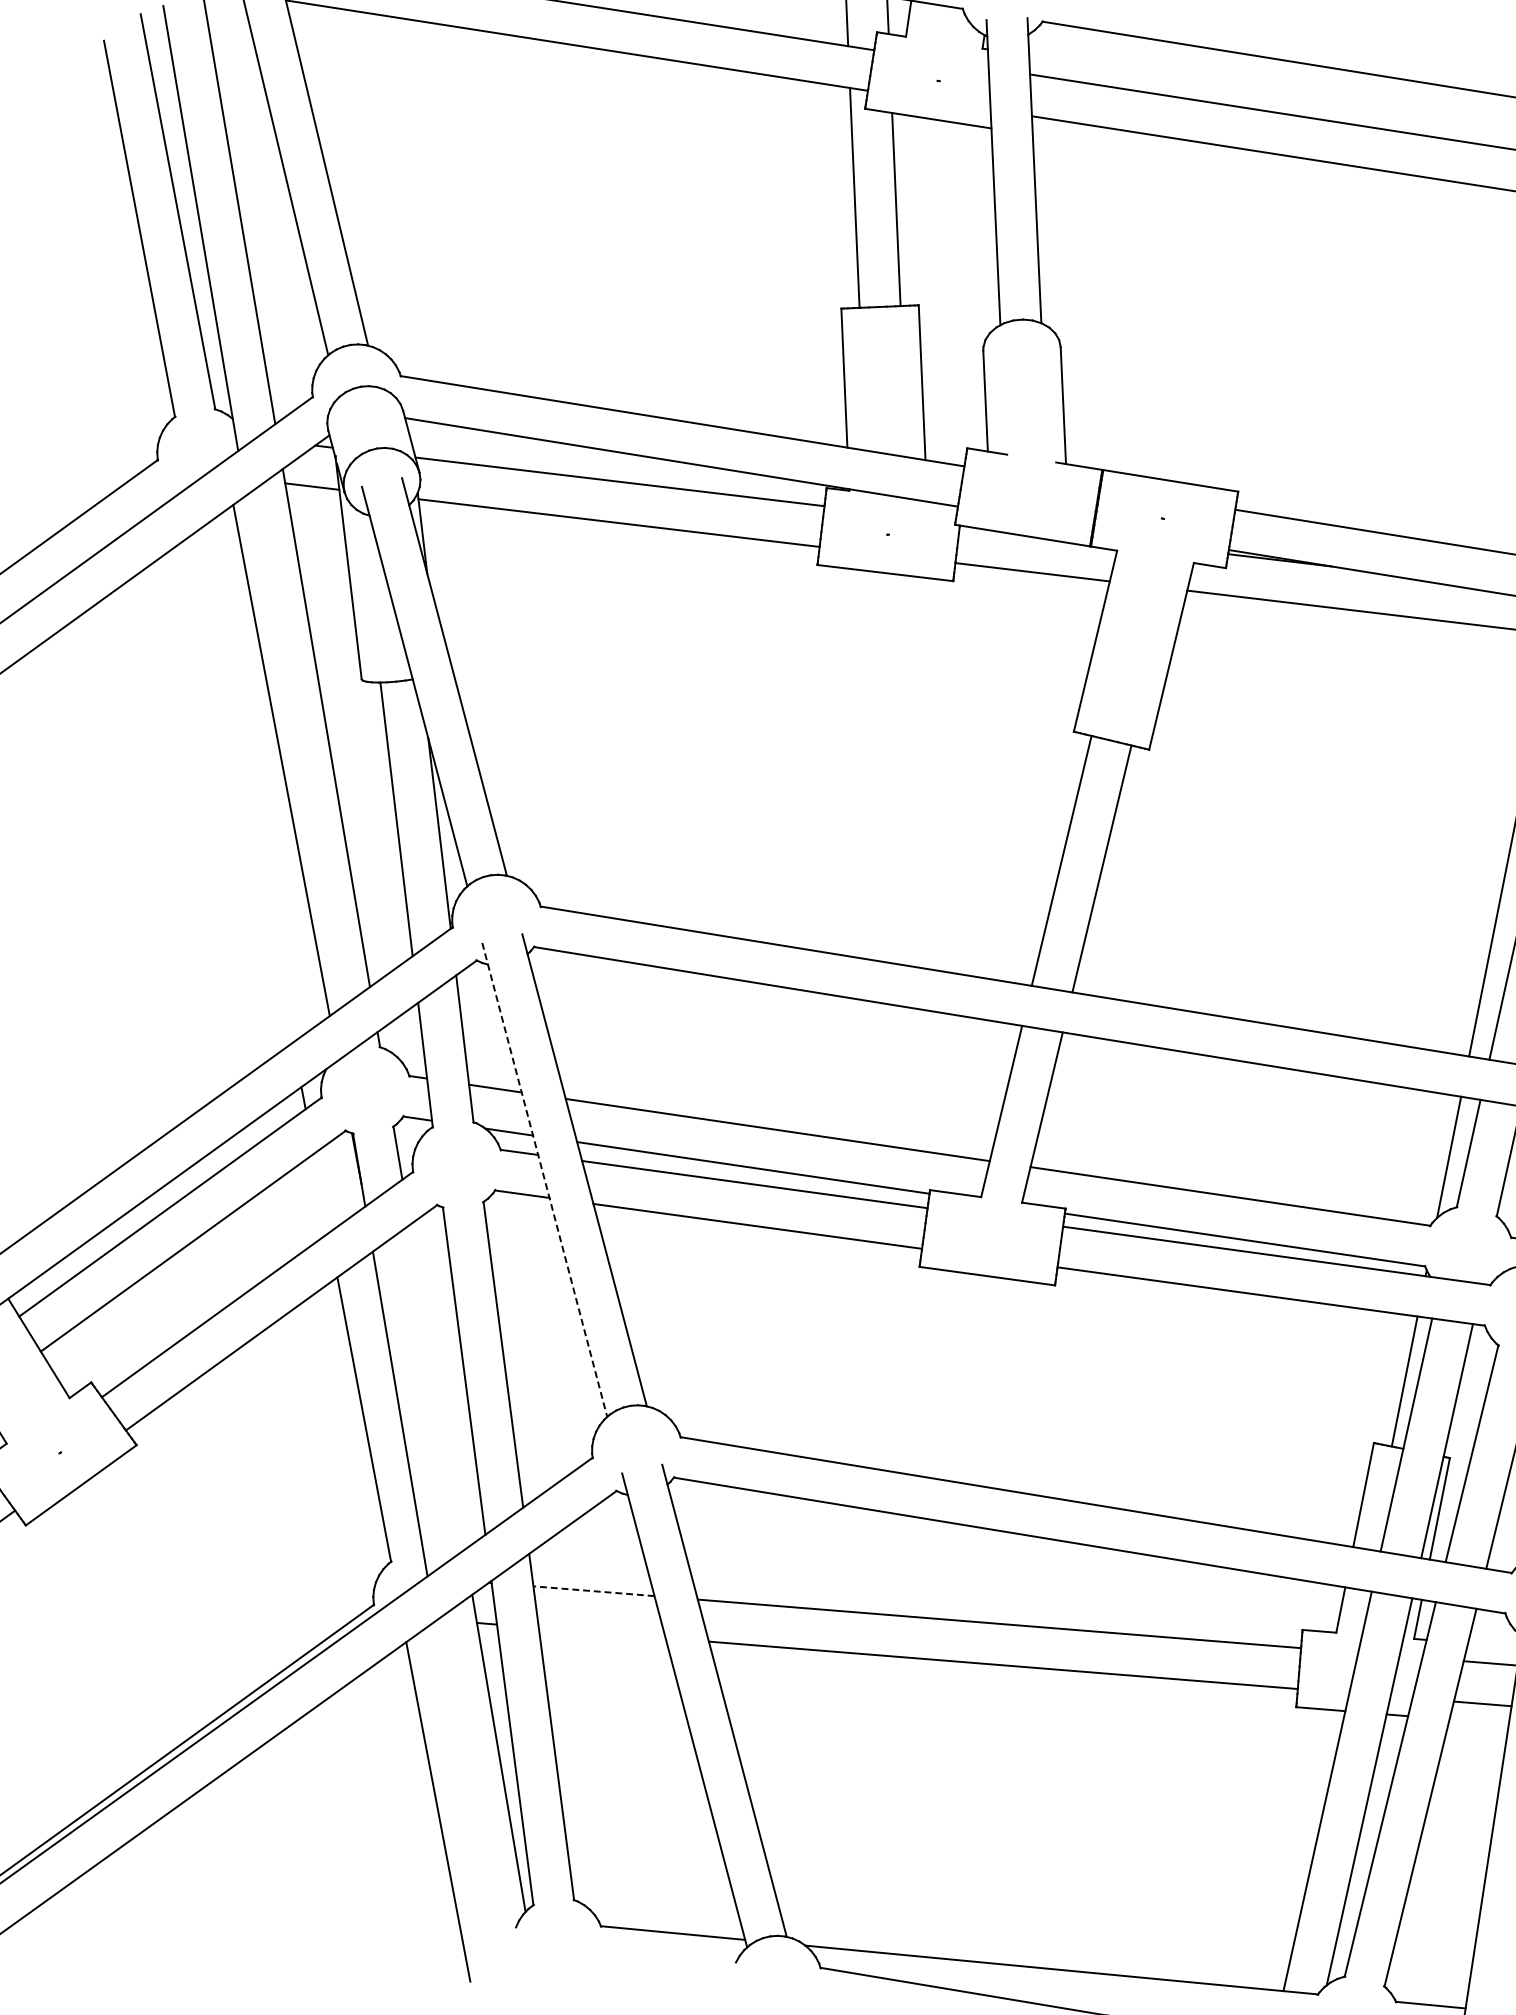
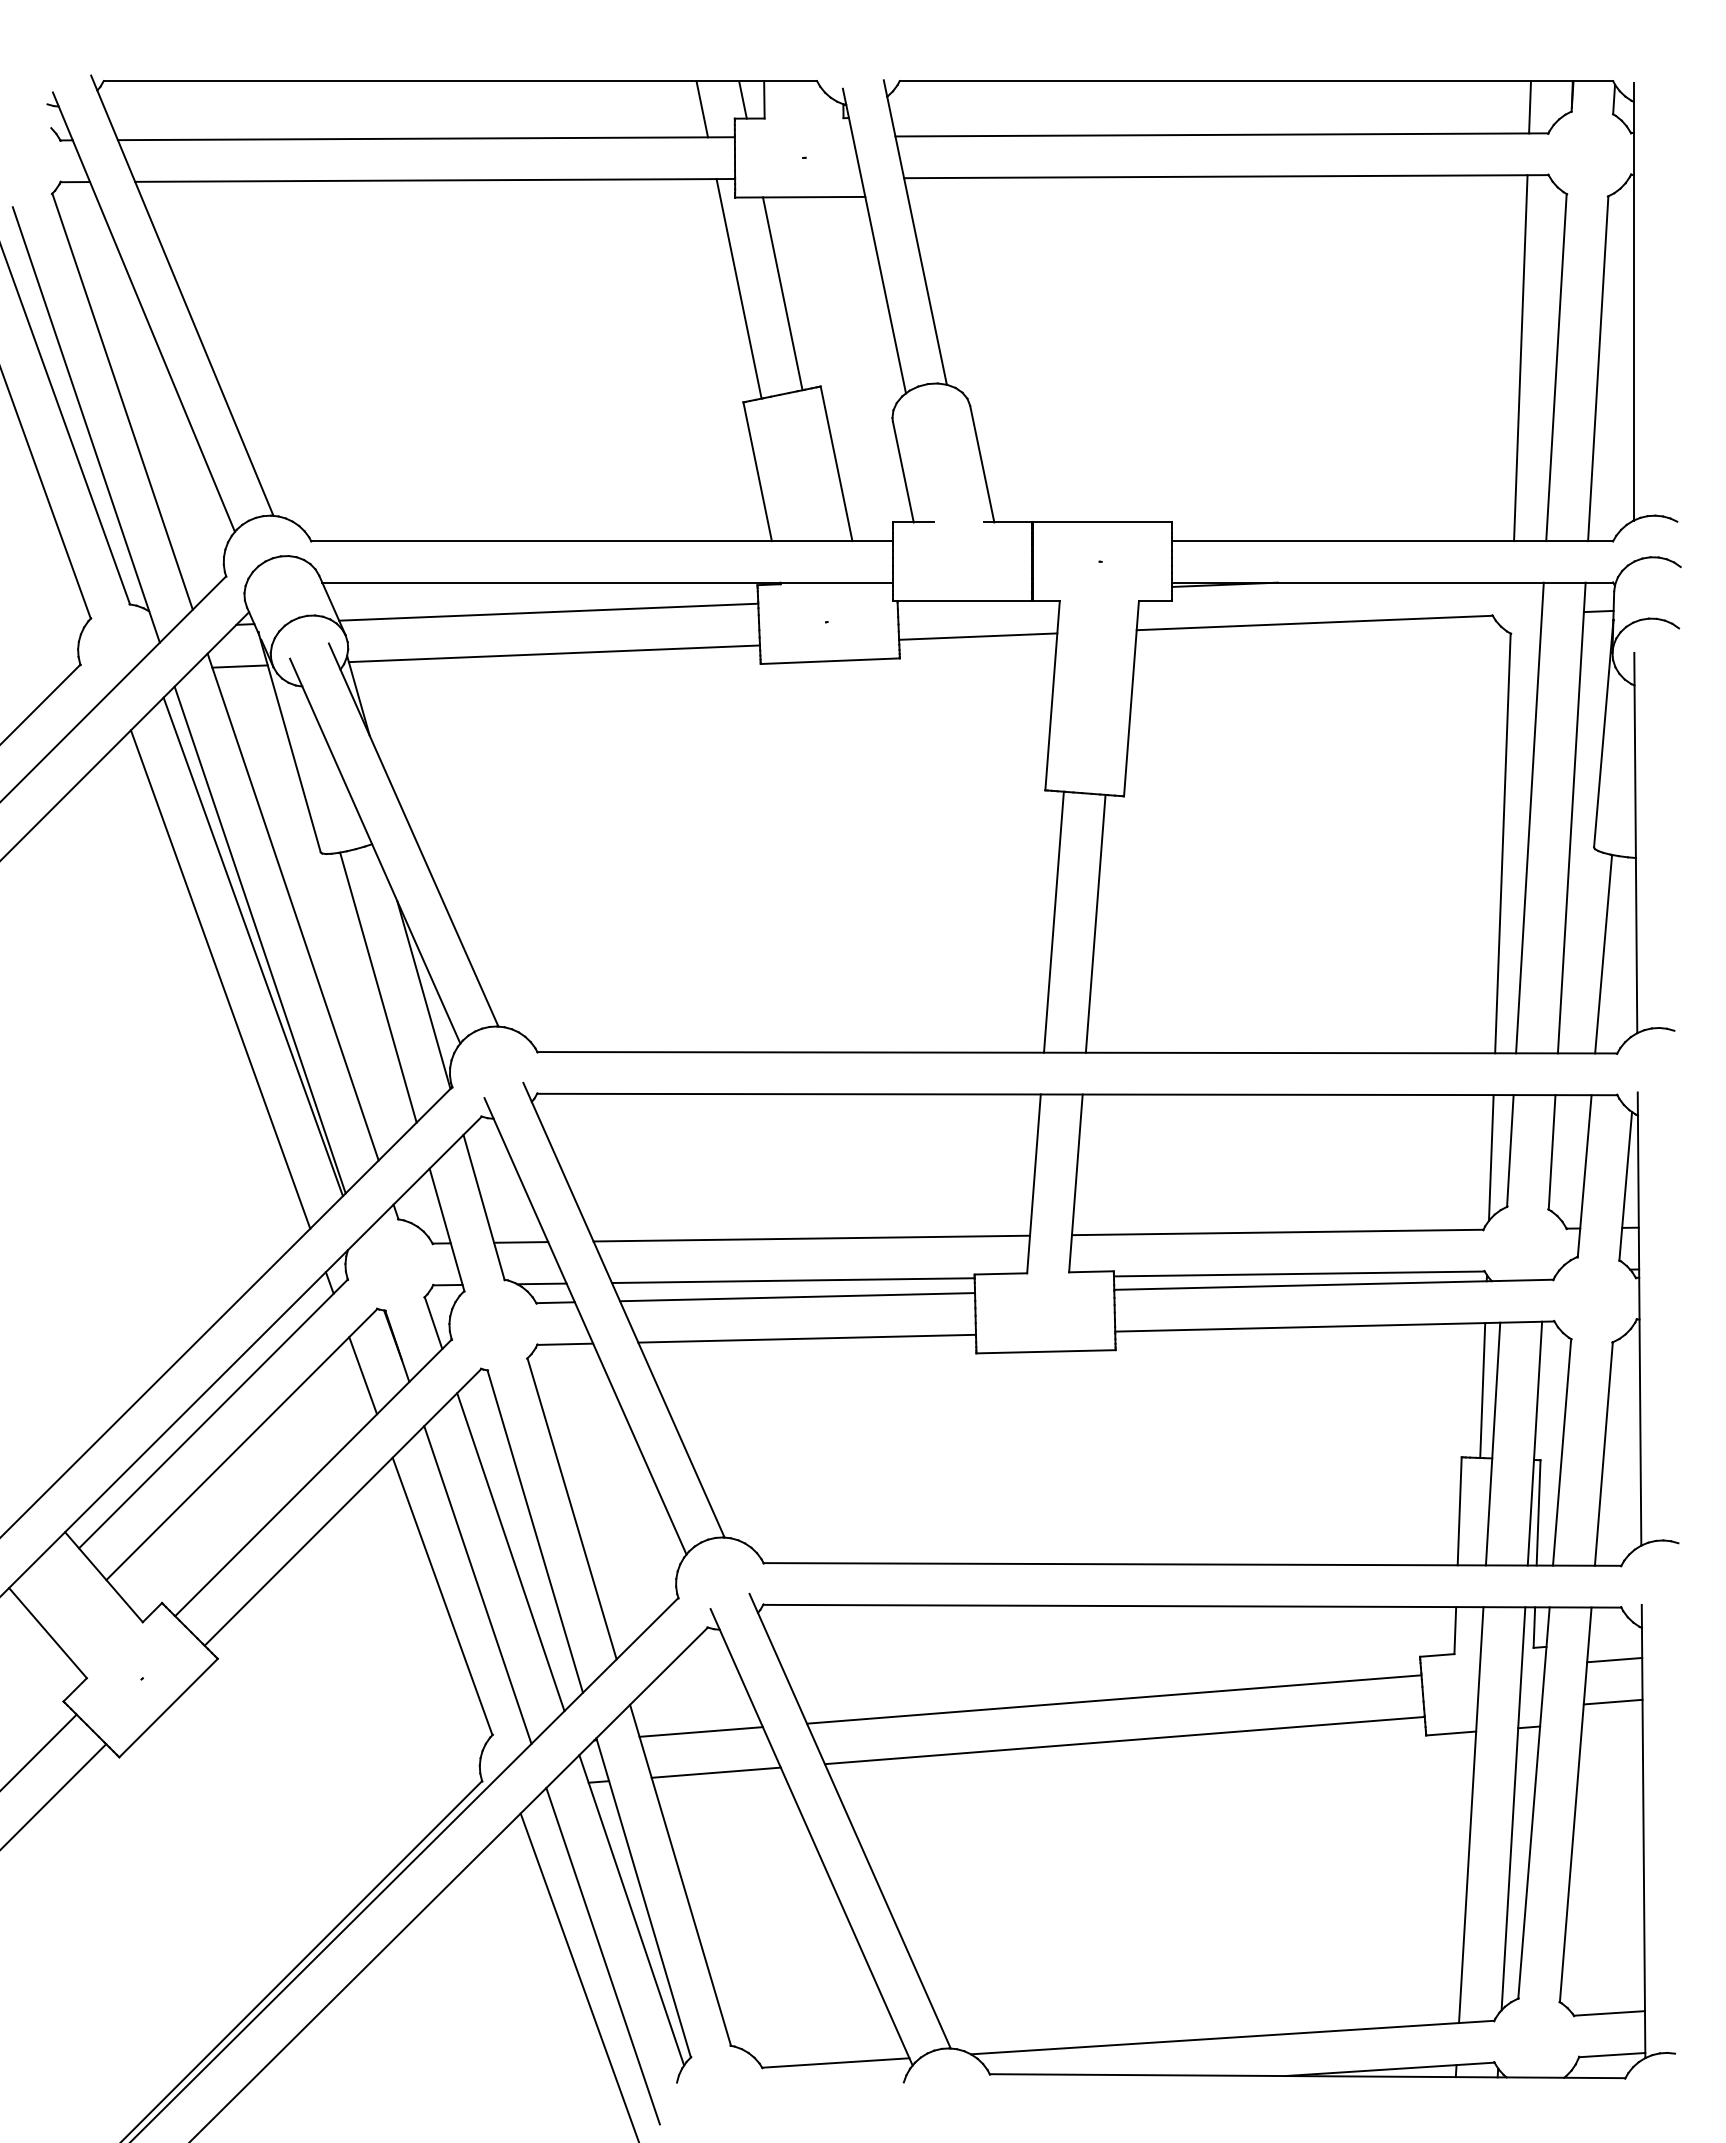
line: (288, 754) -> (259, 939), added
line: (244, 787) -> (220, 979), added
line: (544, 1180) -> (585, 1326), dashed -> solid
line: (321, 1193) -> (363, 1375), added
line: (436, 1387) -> (510, 1552), added
line: (594, 1590) -> (701, 1731), dashed -> solid
line: (601, 1632) -> (715, 1772), added
line: (463, 1793) -> (602, 1956), added

